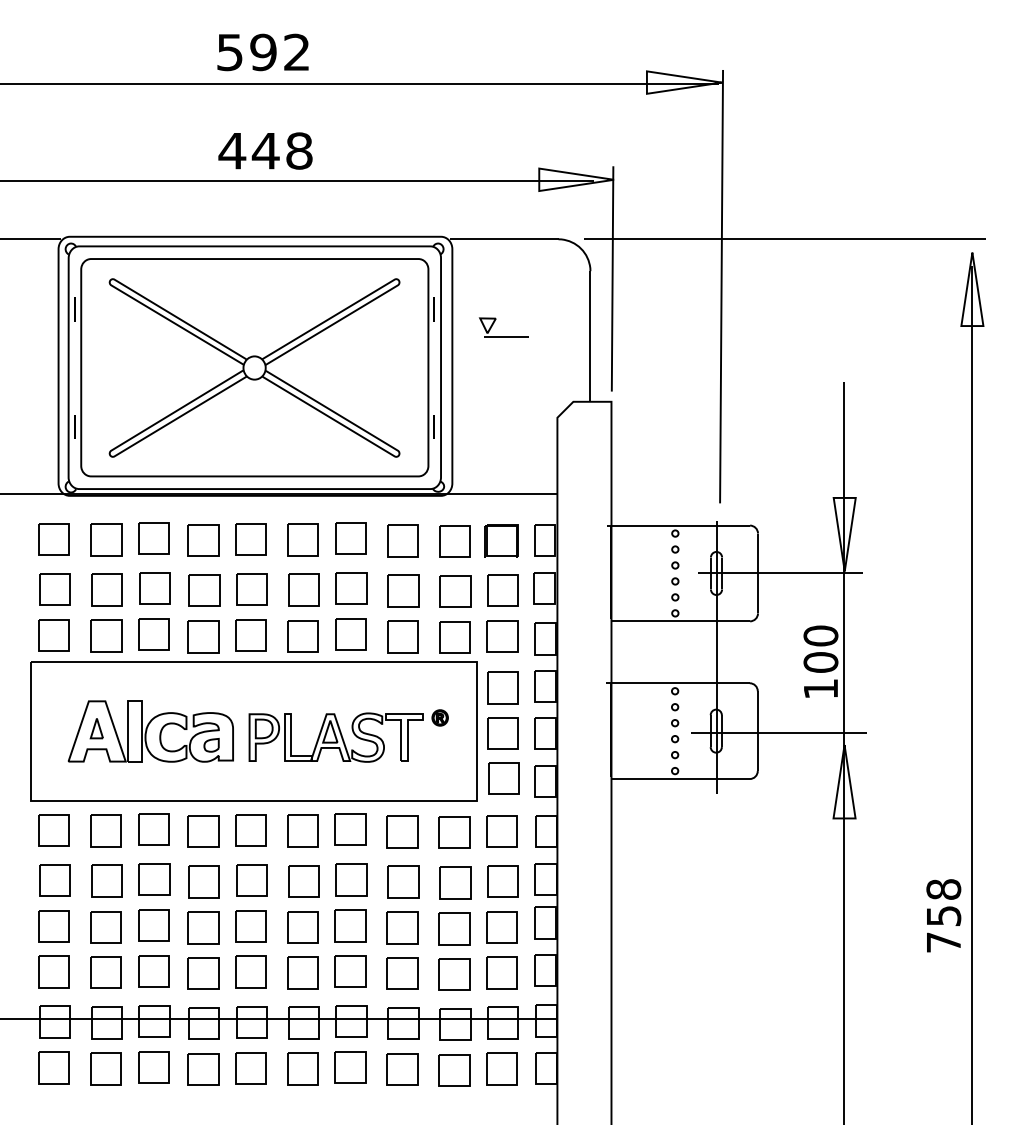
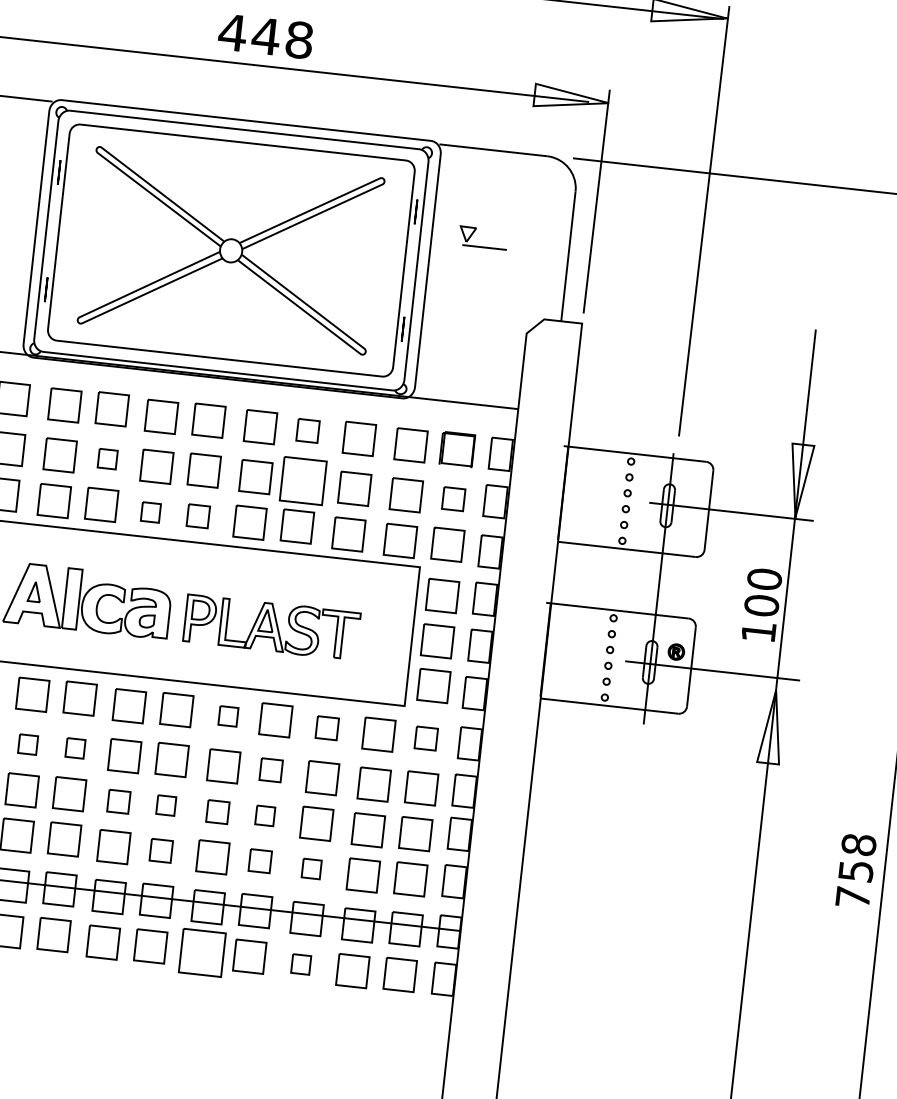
part: (350, 538) -> (307, 430), size x0.7
part: (154, 588) -> (107, 459), size x0.6
part: (351, 588) -> (303, 480), size x1.4
part: (502, 590) -> (453, 499), size x0.7
part: (250, 635) -> (197, 516), size x0.7
part: (203, 636) -> (150, 512), size x0.6
part: (439, 717) -> (675, 651), moved
part: (302, 830) -> (227, 715), size x0.6
part: (402, 831) -> (327, 727), size x0.7
part: (501, 831) -> (425, 738), size x0.7
part: (154, 879) -> (75, 748), size x0.6
part: (351, 879) -> (271, 769), size x0.7
part: (106, 880) -> (27, 743), size x0.6
part: (350, 925) -> (265, 815), size x0.6
part: (250, 926) -> (165, 805), size x0.6
part: (203, 927) -> (118, 801), size x0.7
part: (302, 927) -> (217, 812), size x0.7
part: (250, 971) -> (160, 850), size x0.7
part: (350, 971) -> (260, 861), size x0.7
part: (402, 973) -> (311, 868), size x0.6
part: (302, 1068) -> (201, 952), size x1.4
part: (402, 1069) -> (301, 964), size x0.6

